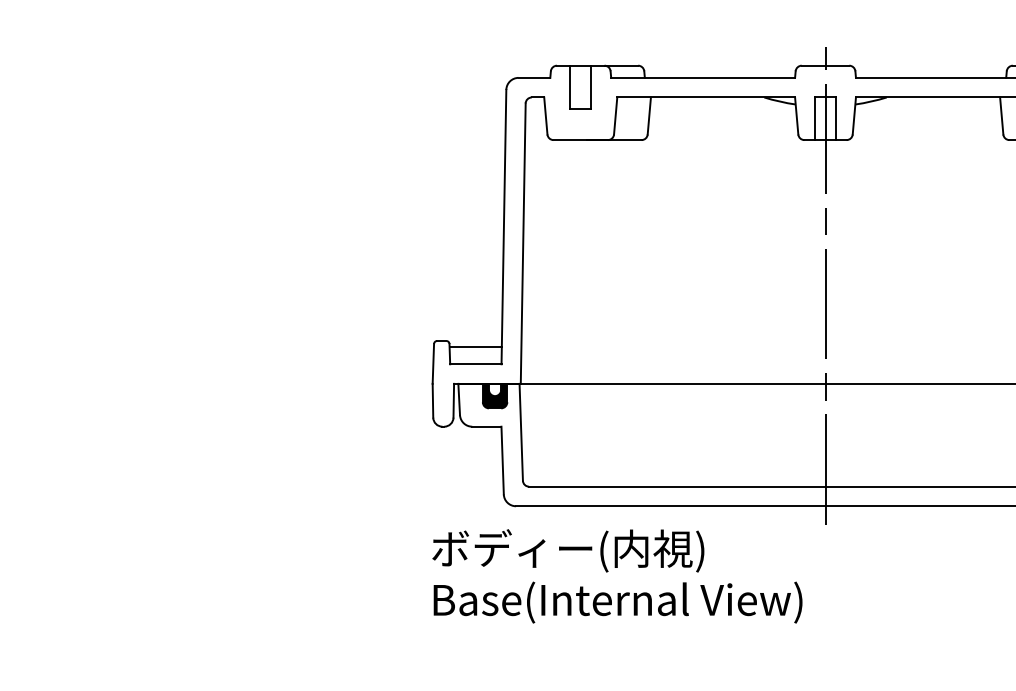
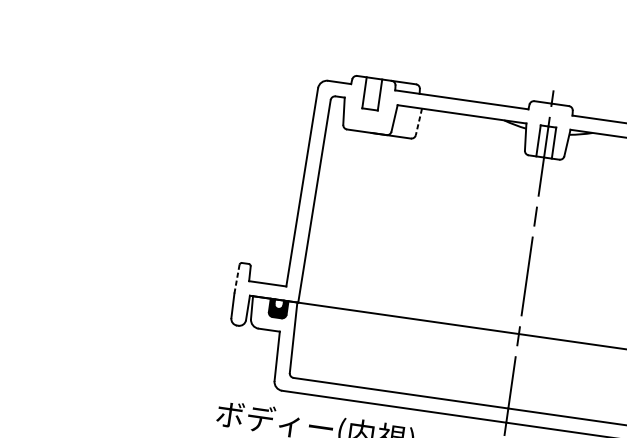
line: (649, 116) -> (419, 122), solid -> dashed
line: (475, 347) -> (269, 271), removed
line: (433, 363) -> (237, 278), solid -> dashed

